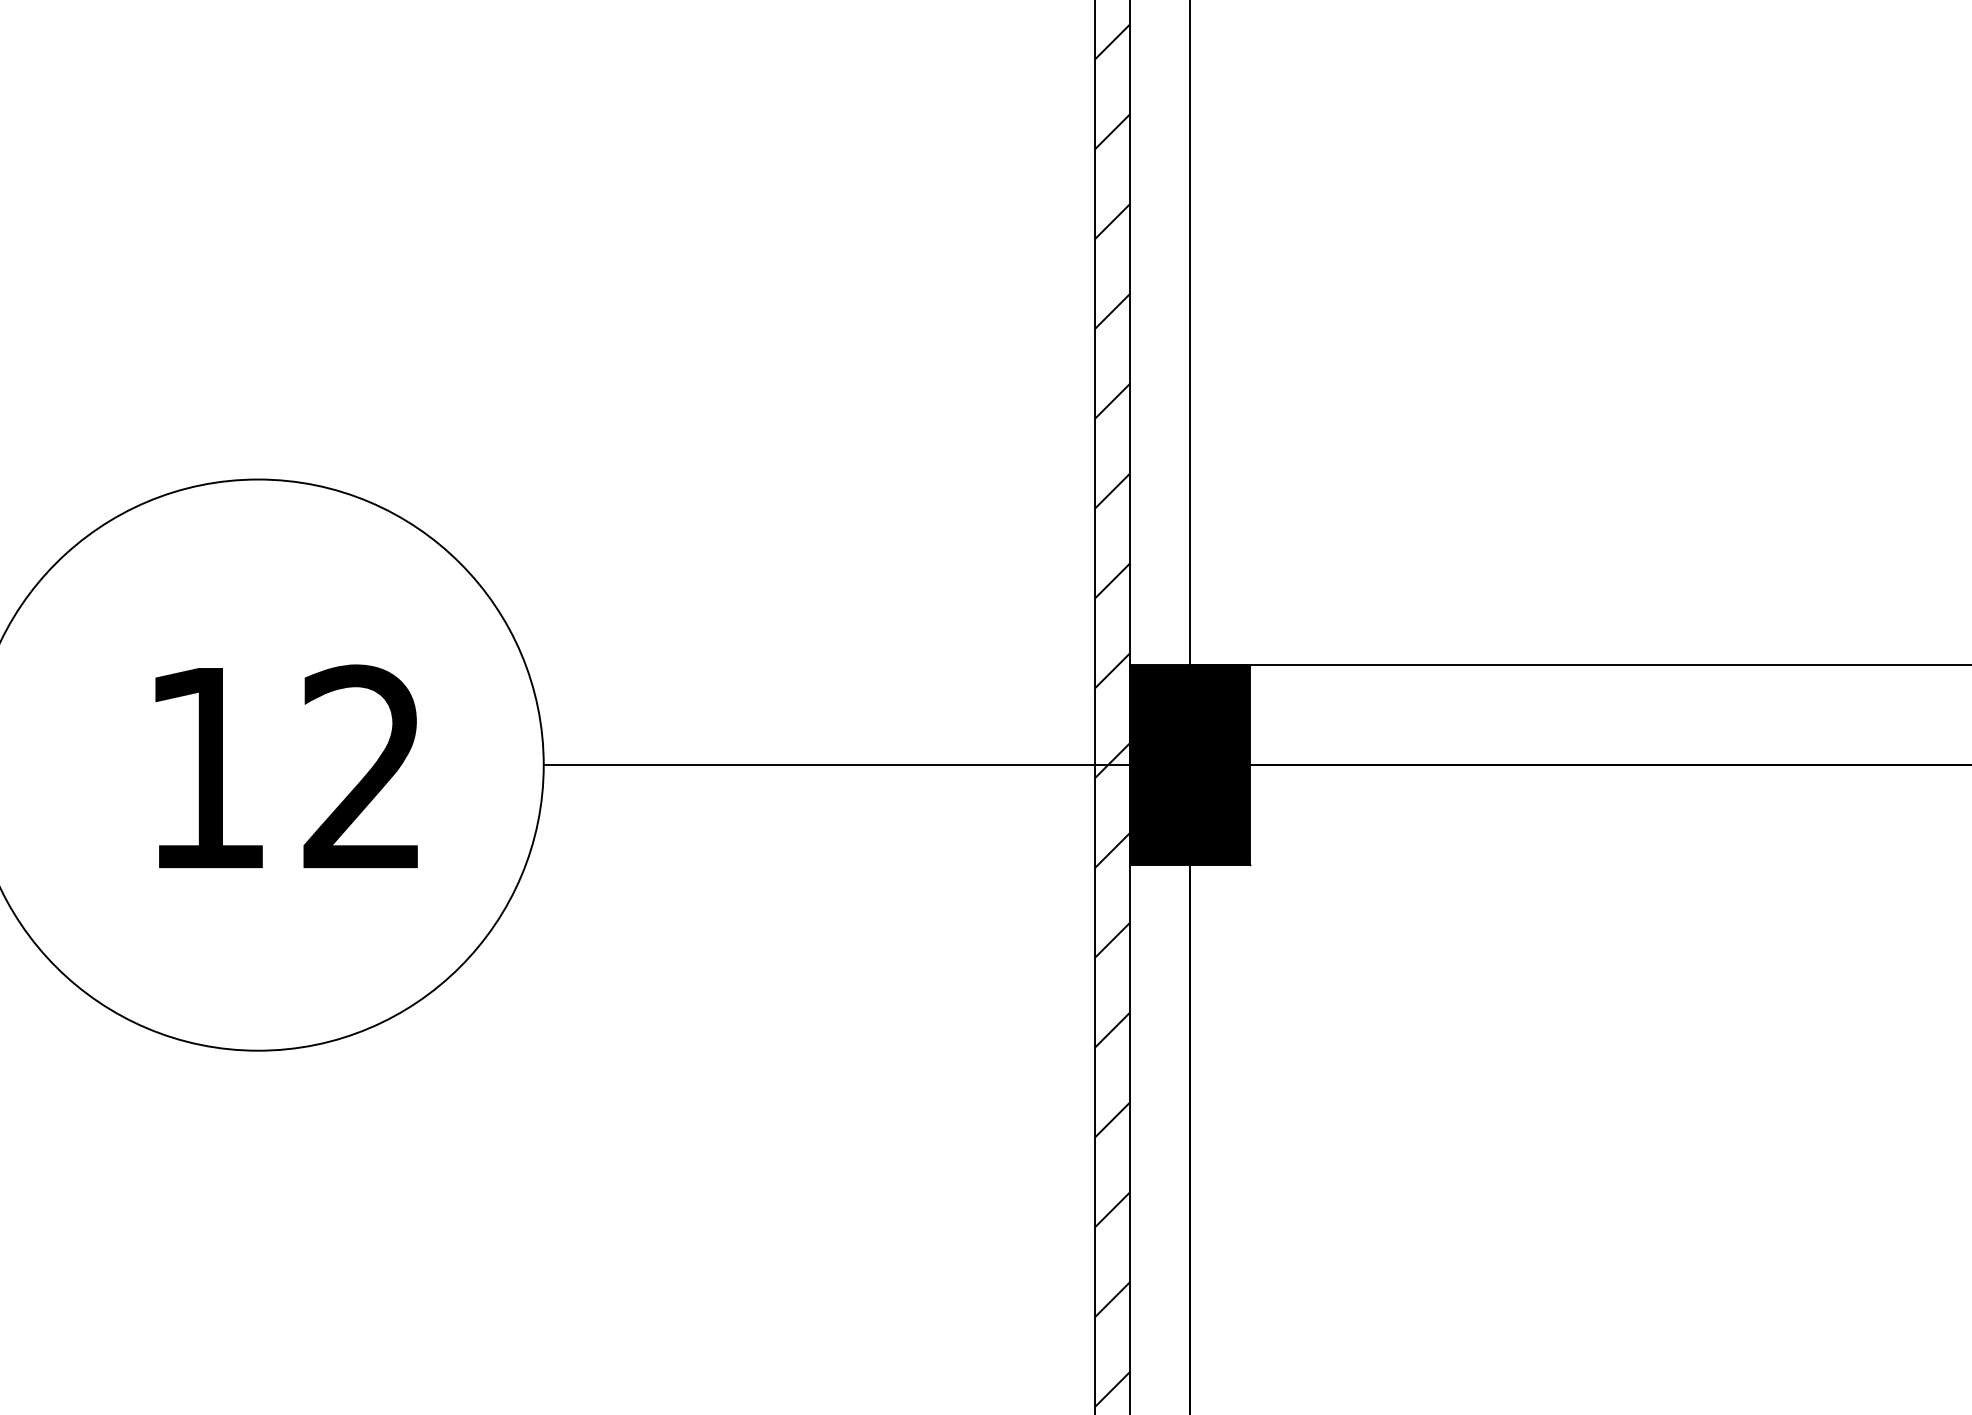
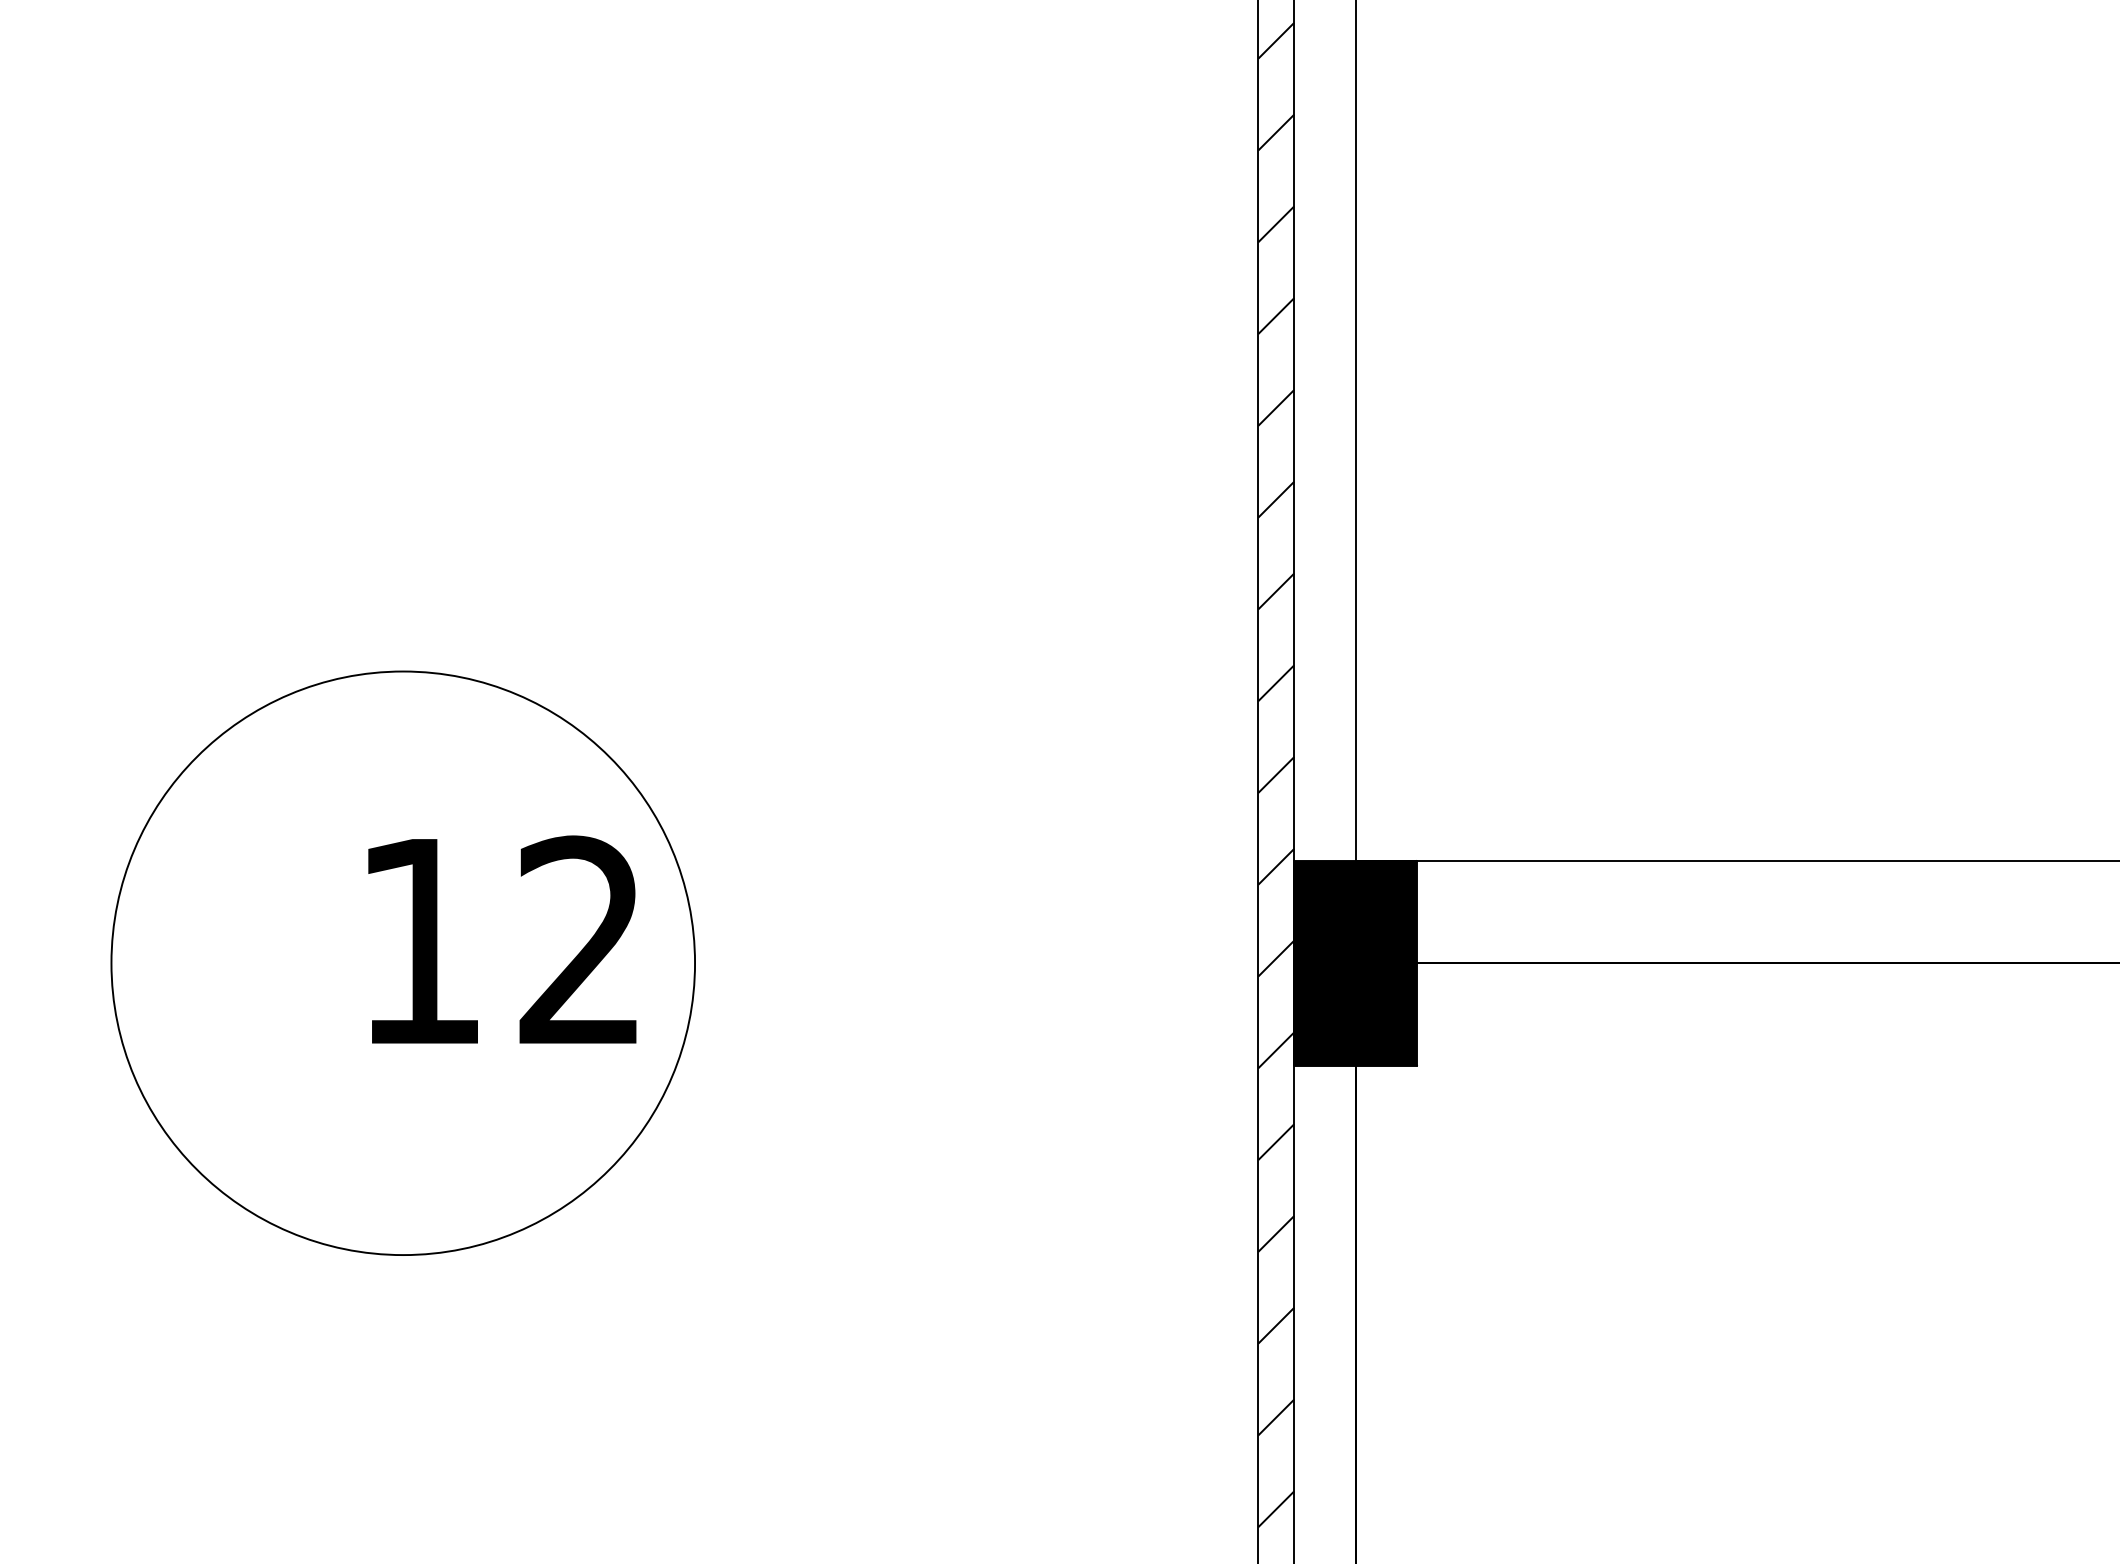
line: (867, 765) -> (1025, 963), removed
text: (286, 766) -> (502, 939), moved

